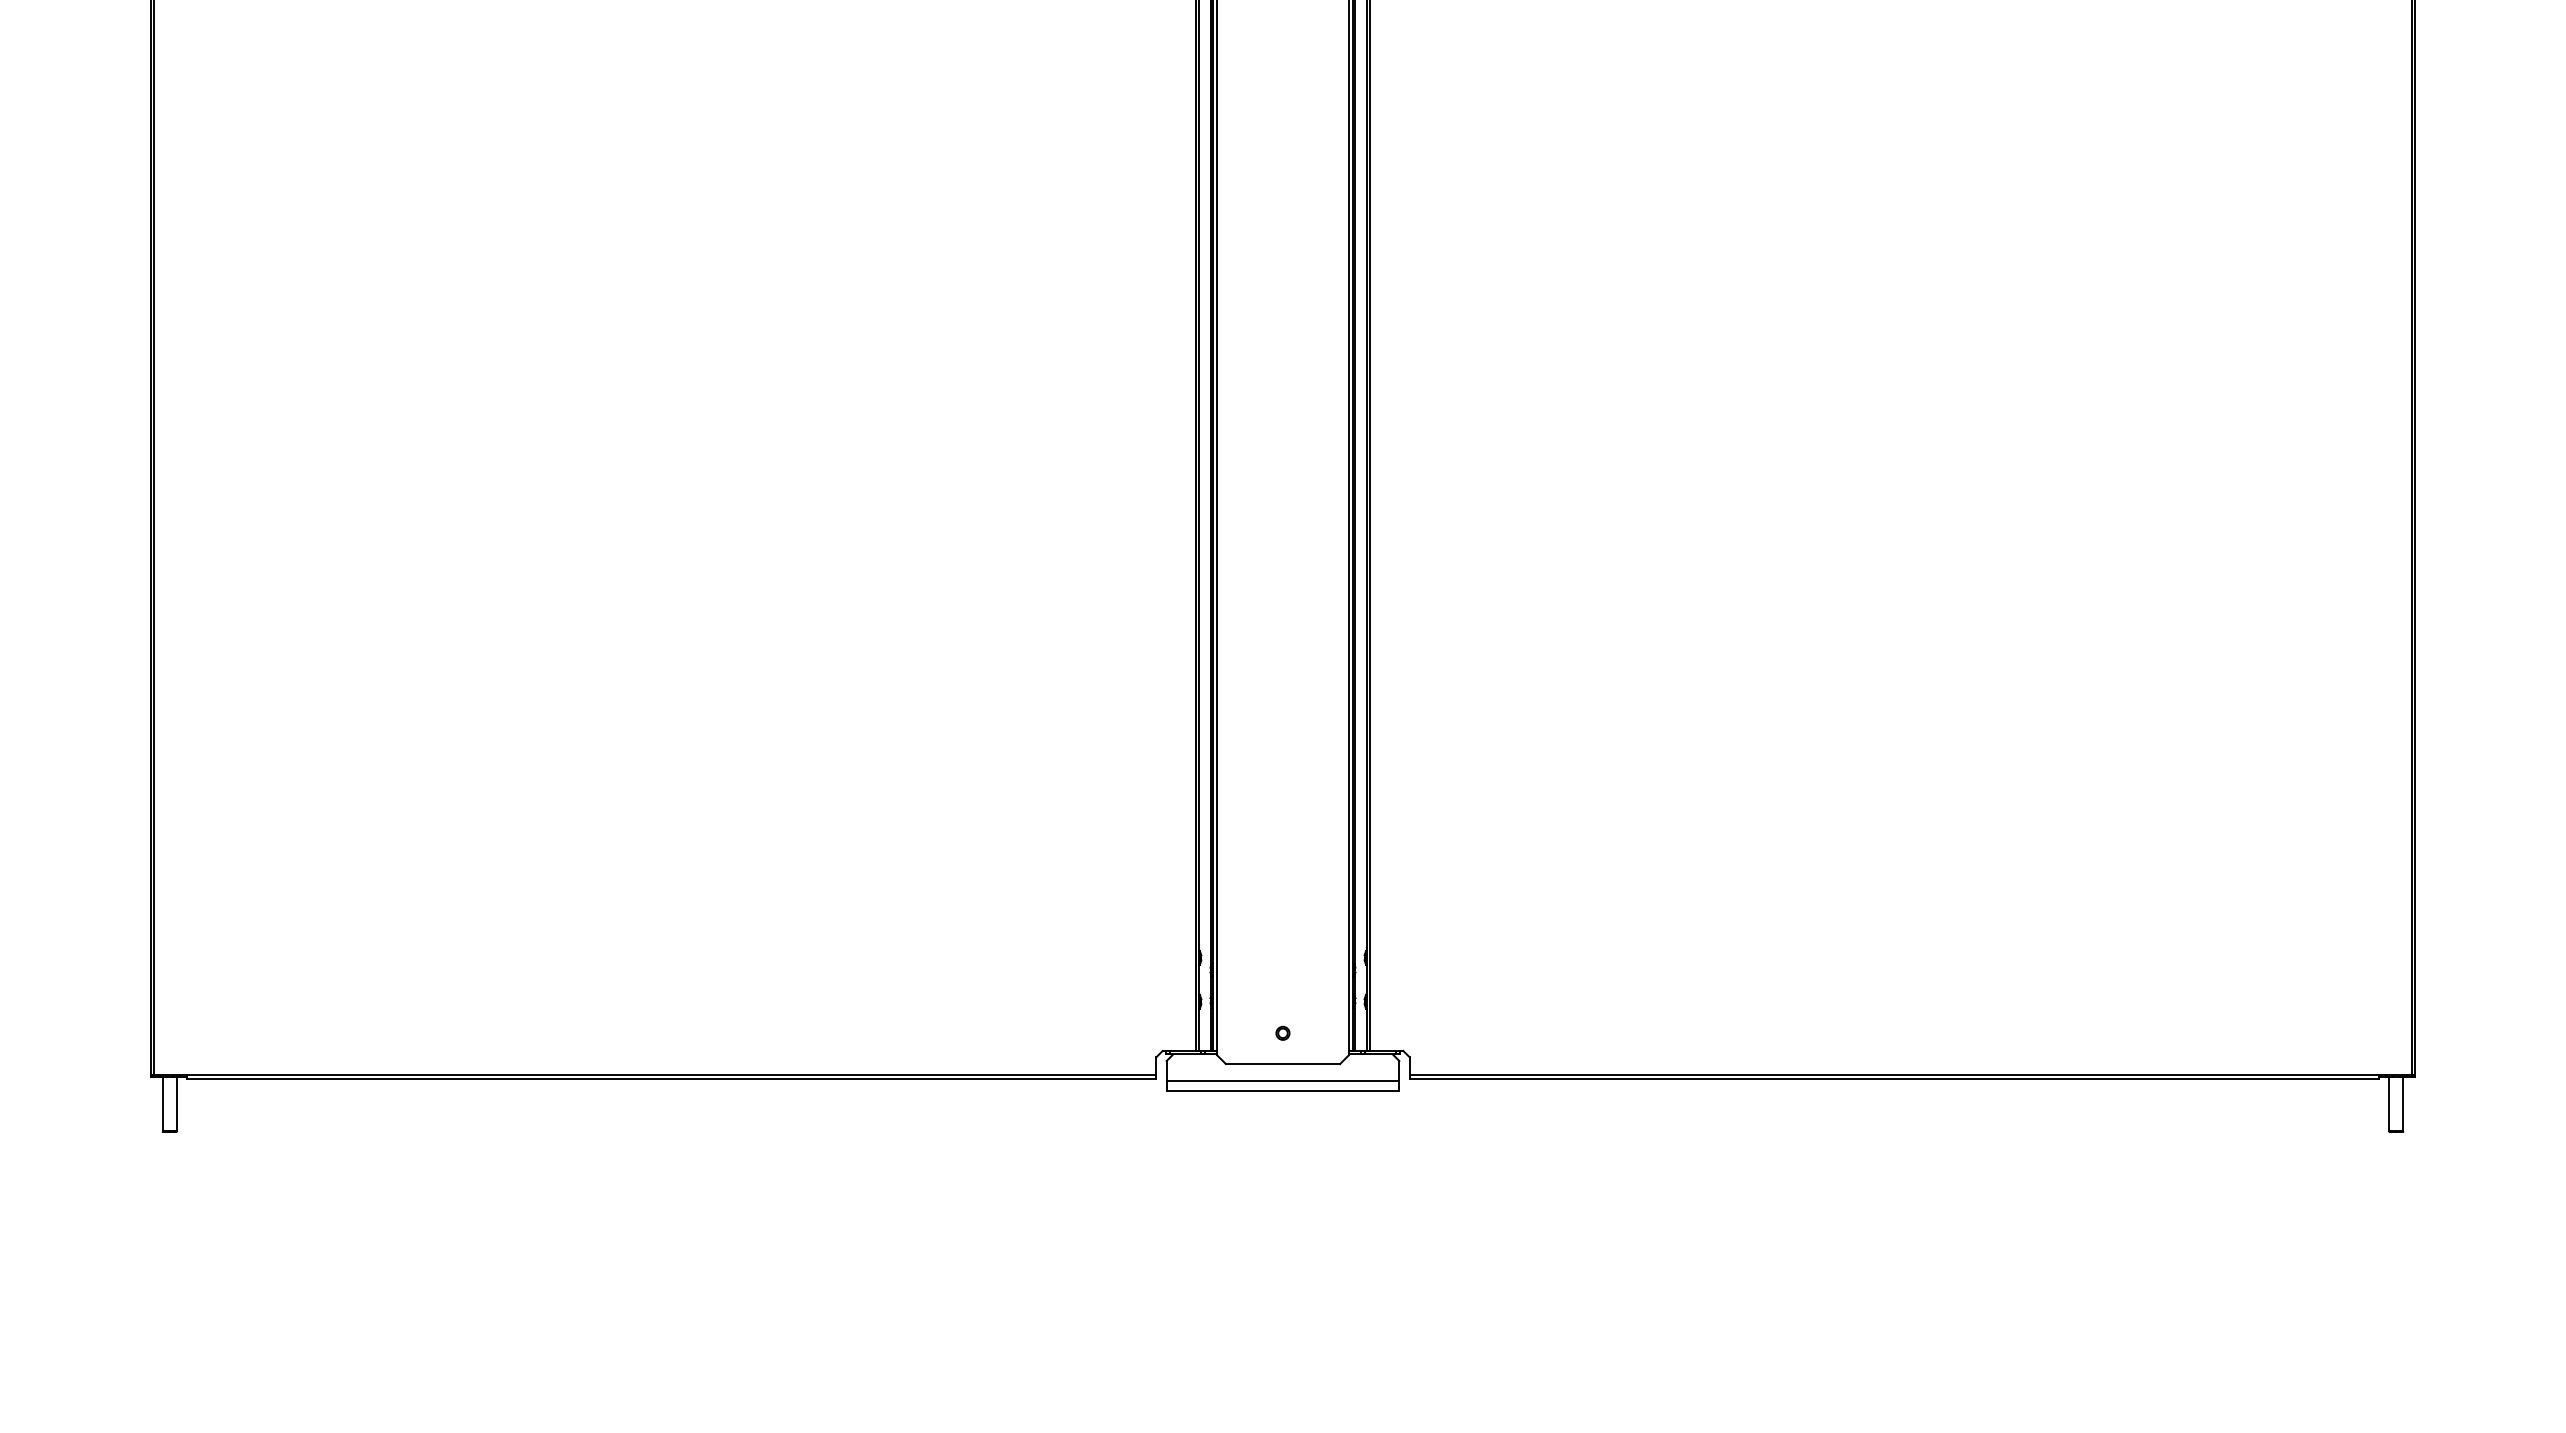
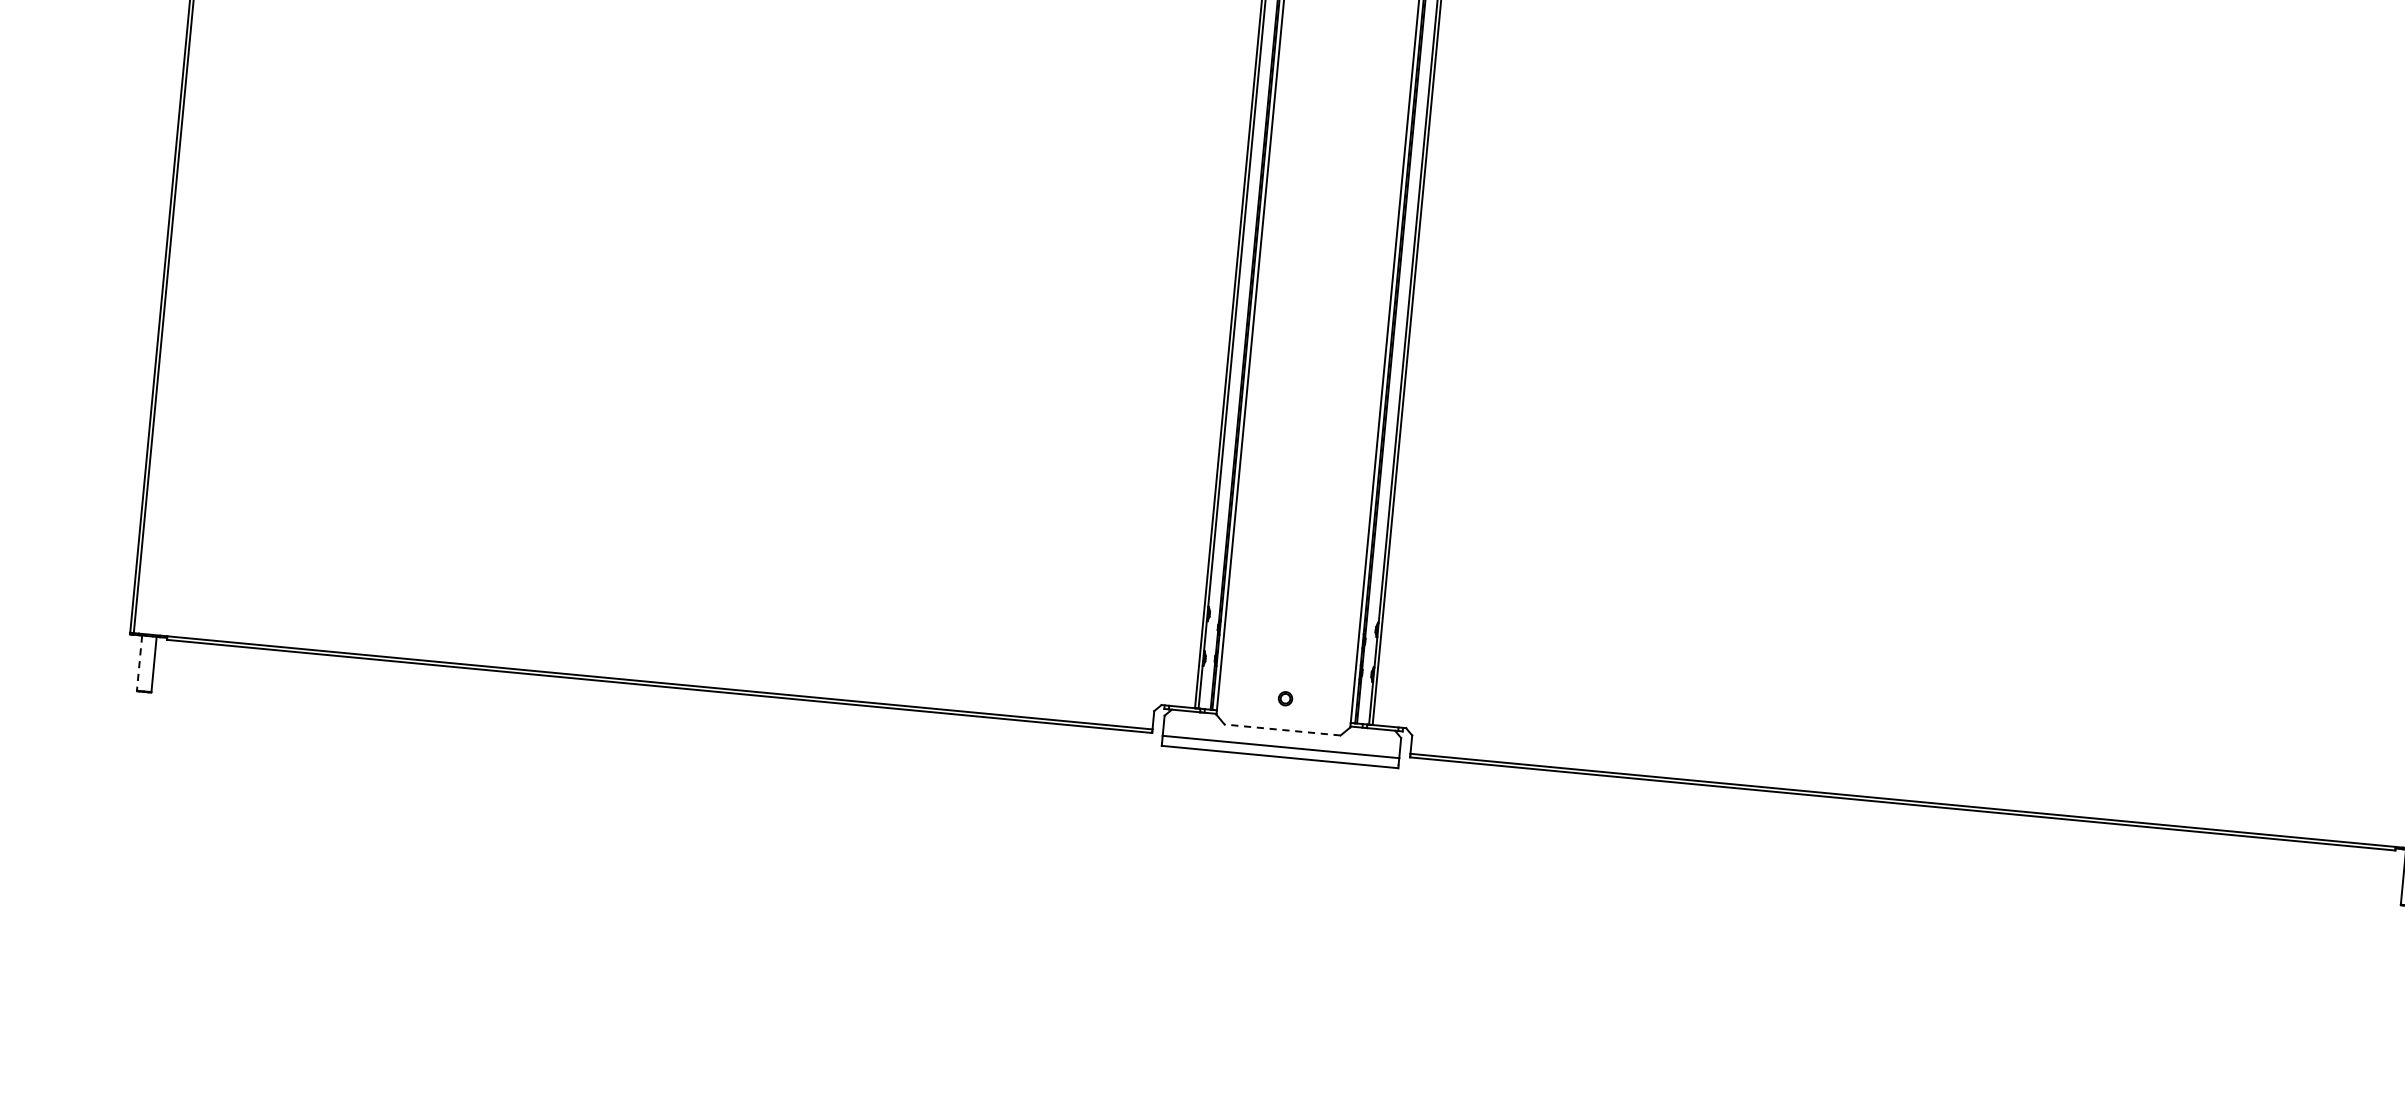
line: (1282, 1064) -> (1282, 730), solid -> dashed
line: (162, 1104) -> (139, 663), solid -> dashed

